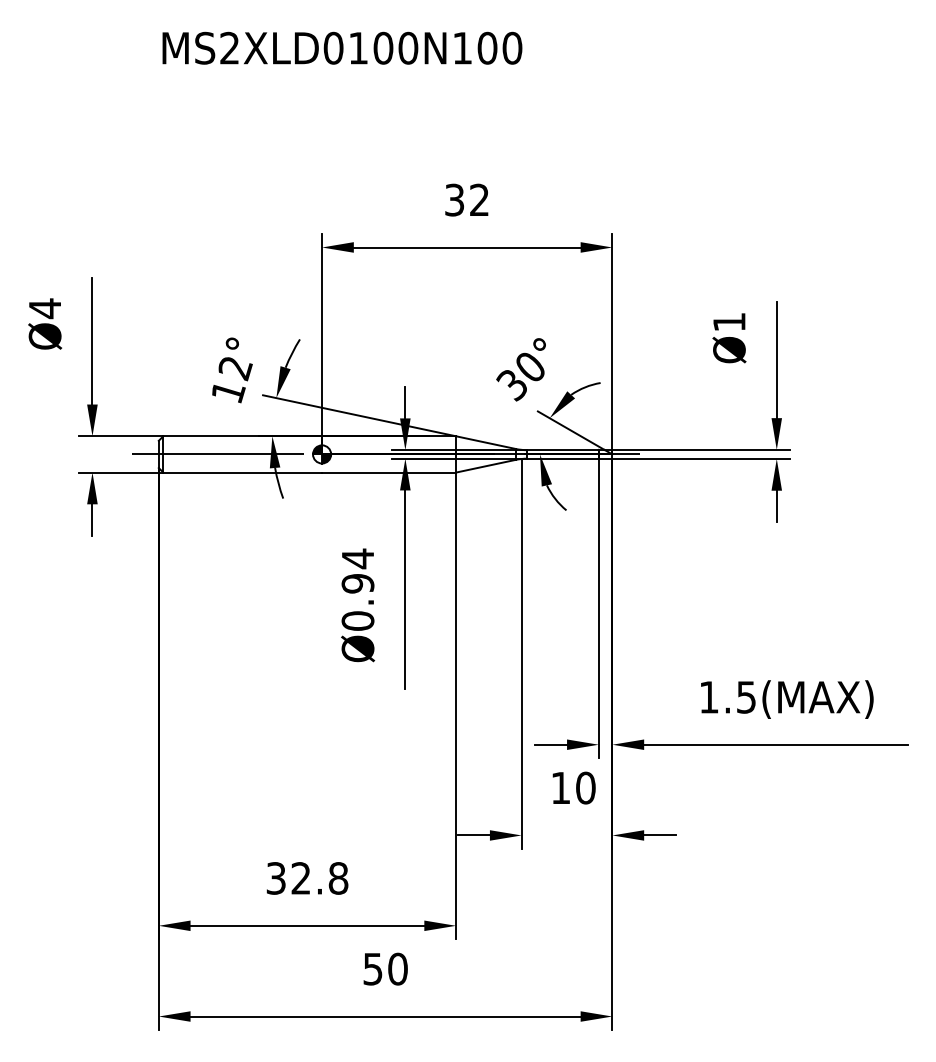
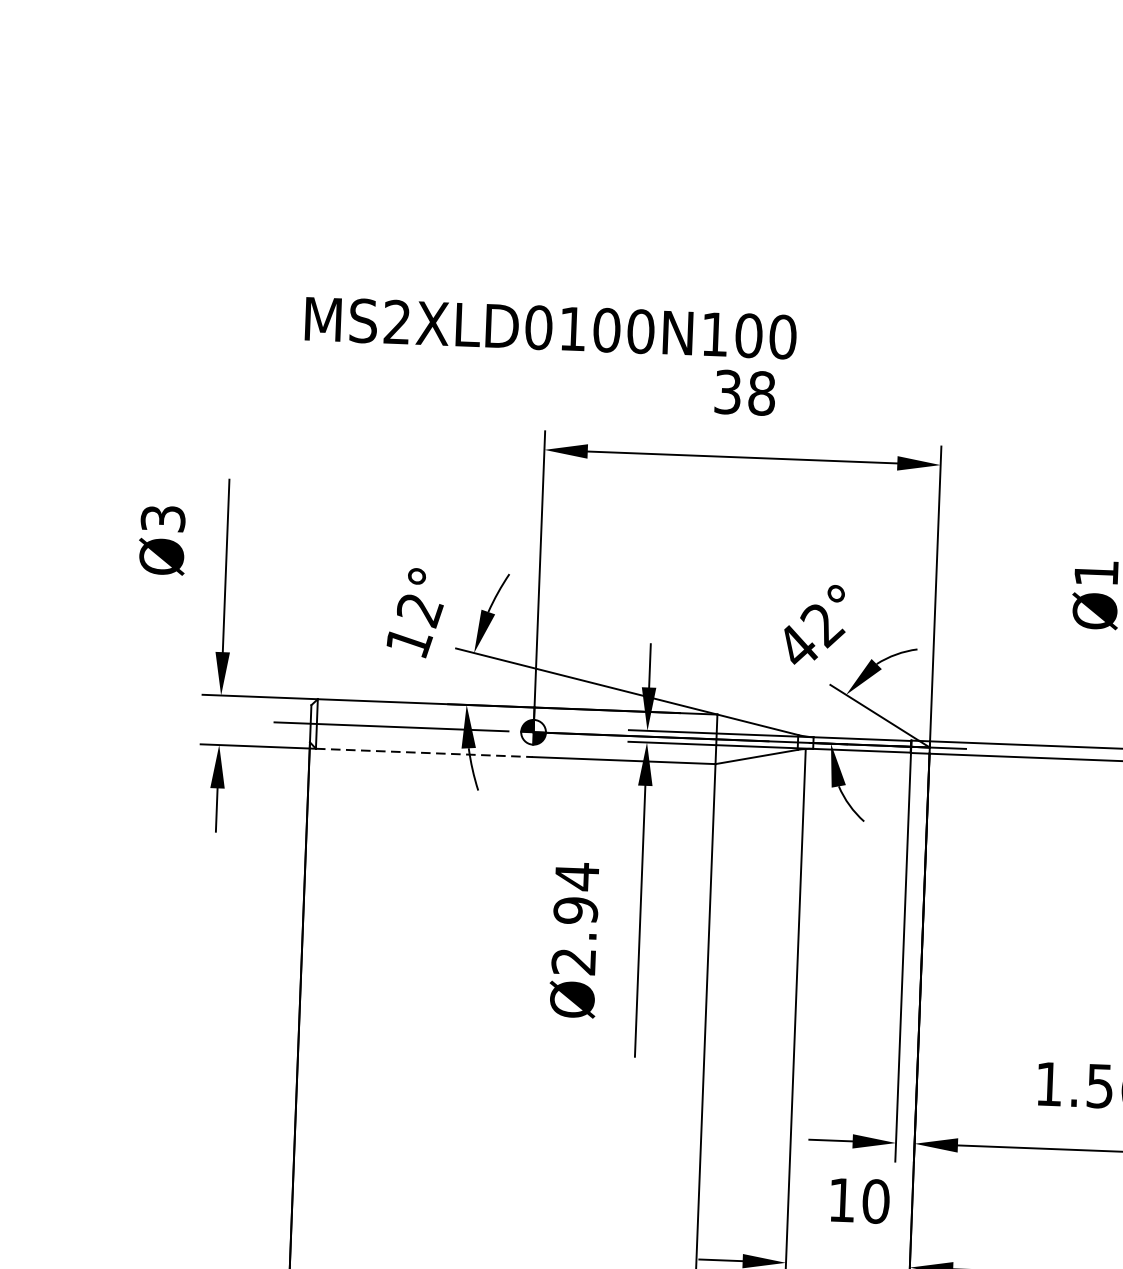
text: (342, 47) -> (551, 327), moved
text: (479, 199) -> (761, 392), 32 -> 38
text: (44, 308) -> (162, 518), Ø4 -> Ø3
text: (521, 376) -> (809, 636), 30° -> 42°
line: (243, 472) -> (425, 752), solid -> dashed
text: (357, 620) -> (573, 960), Ø0.94 -> Ø2.94

